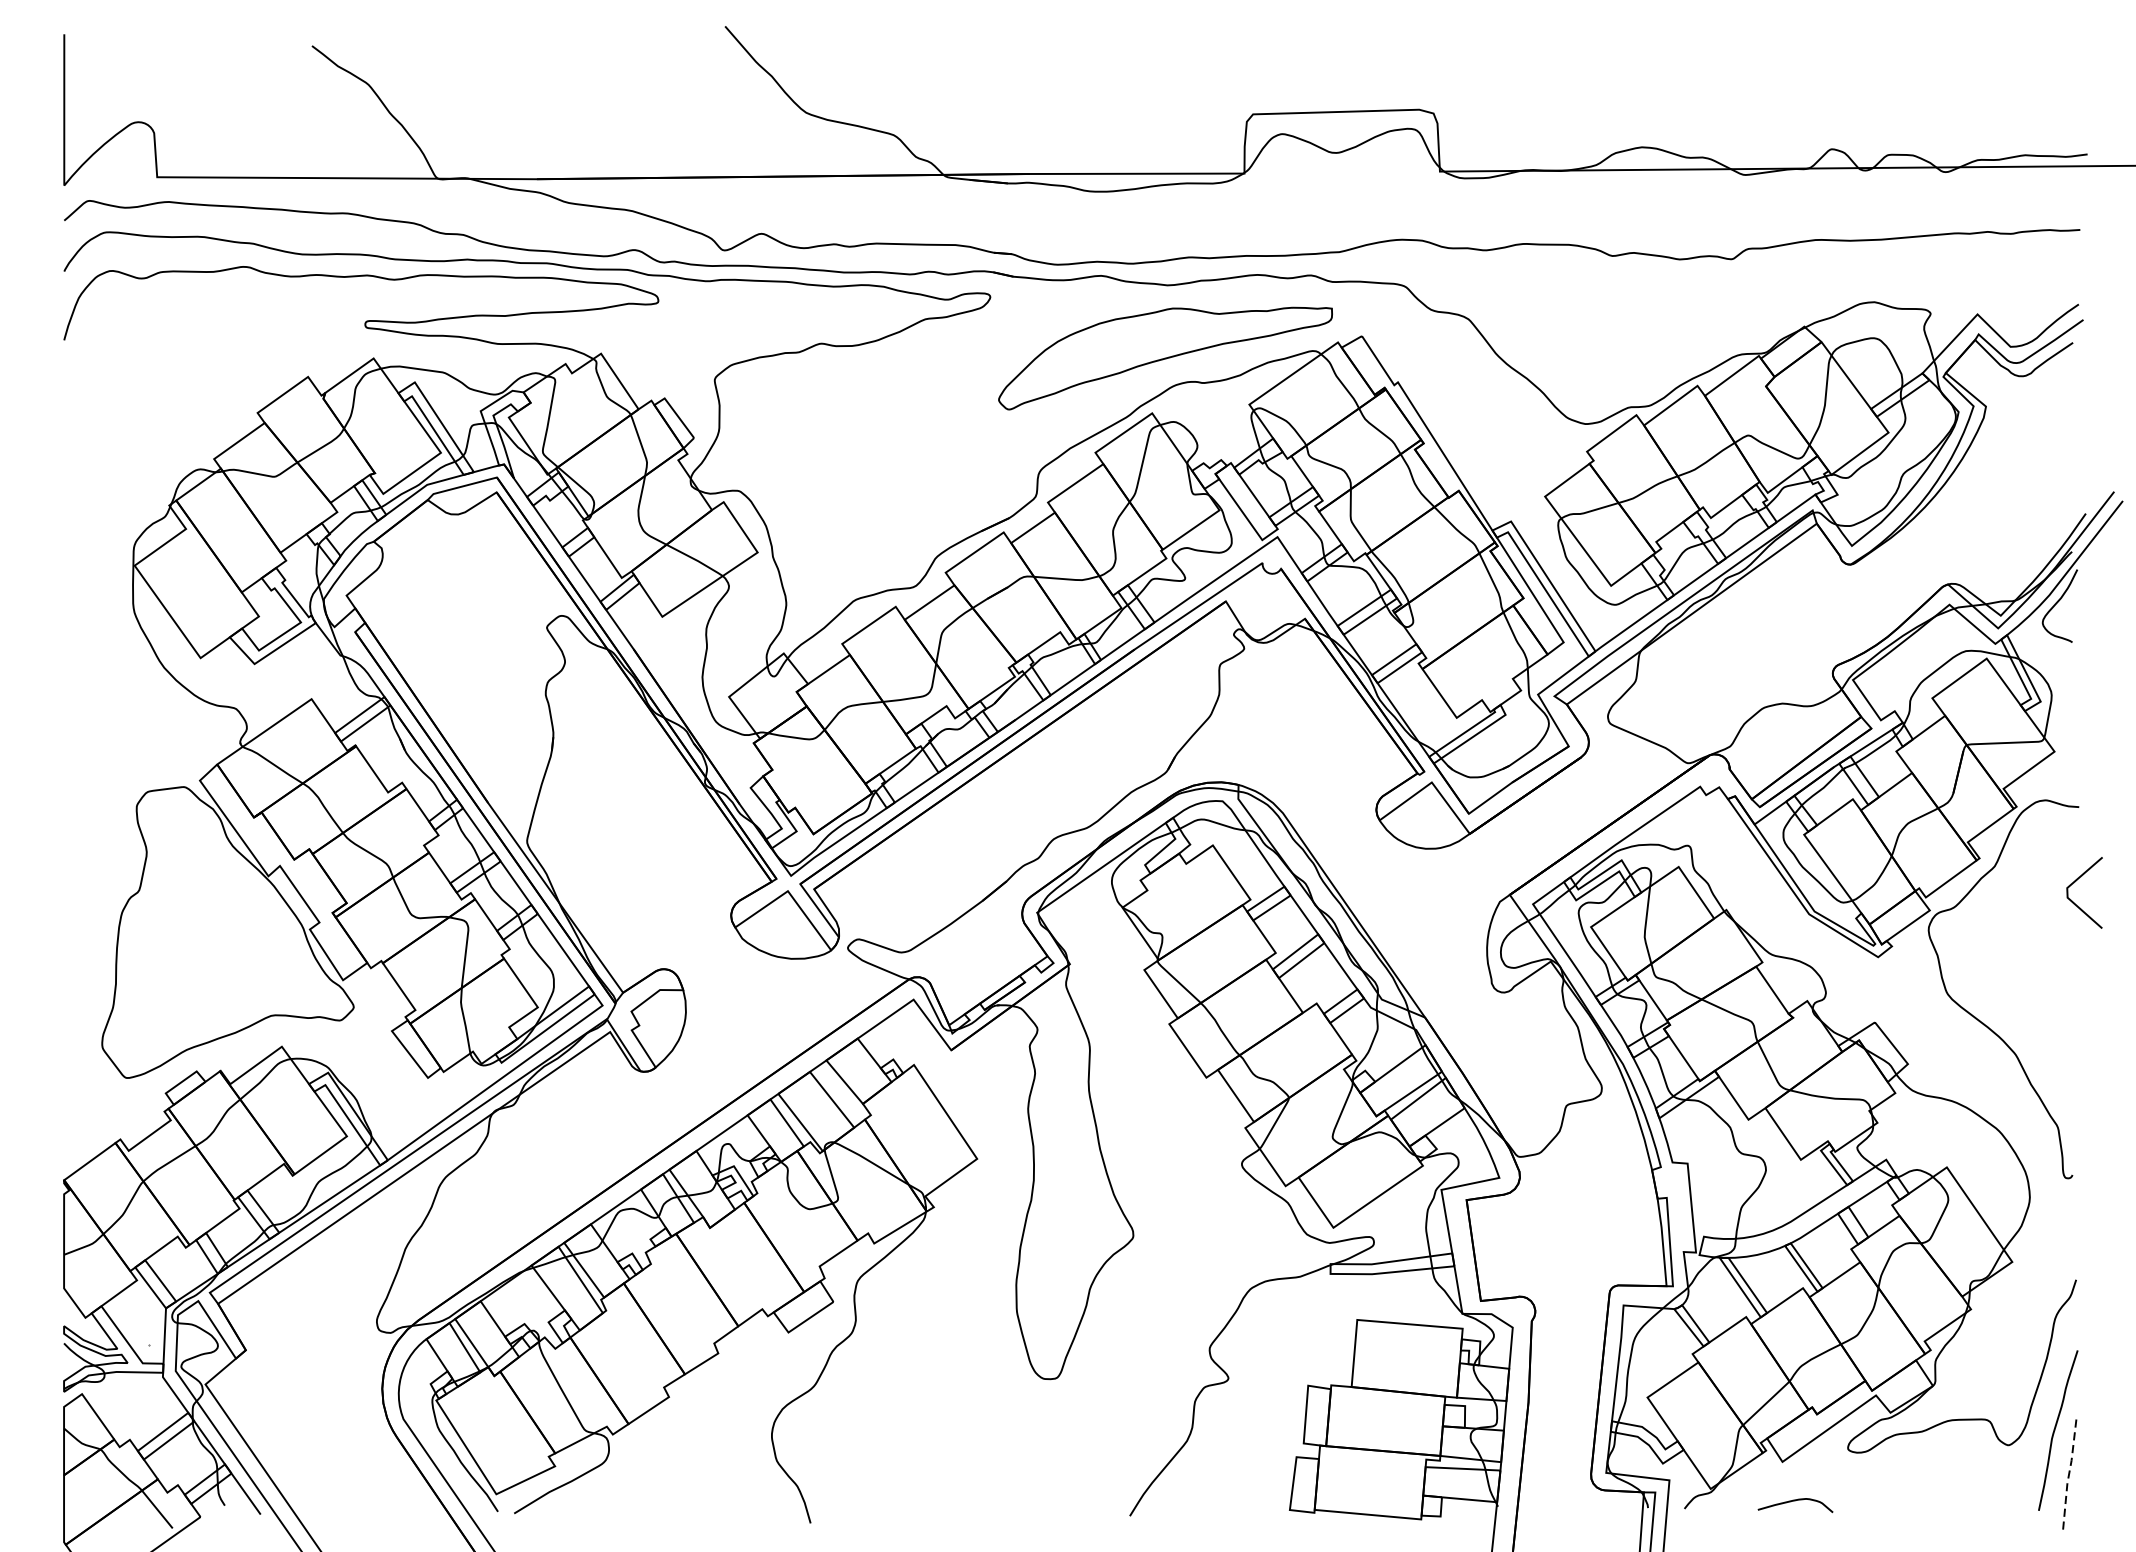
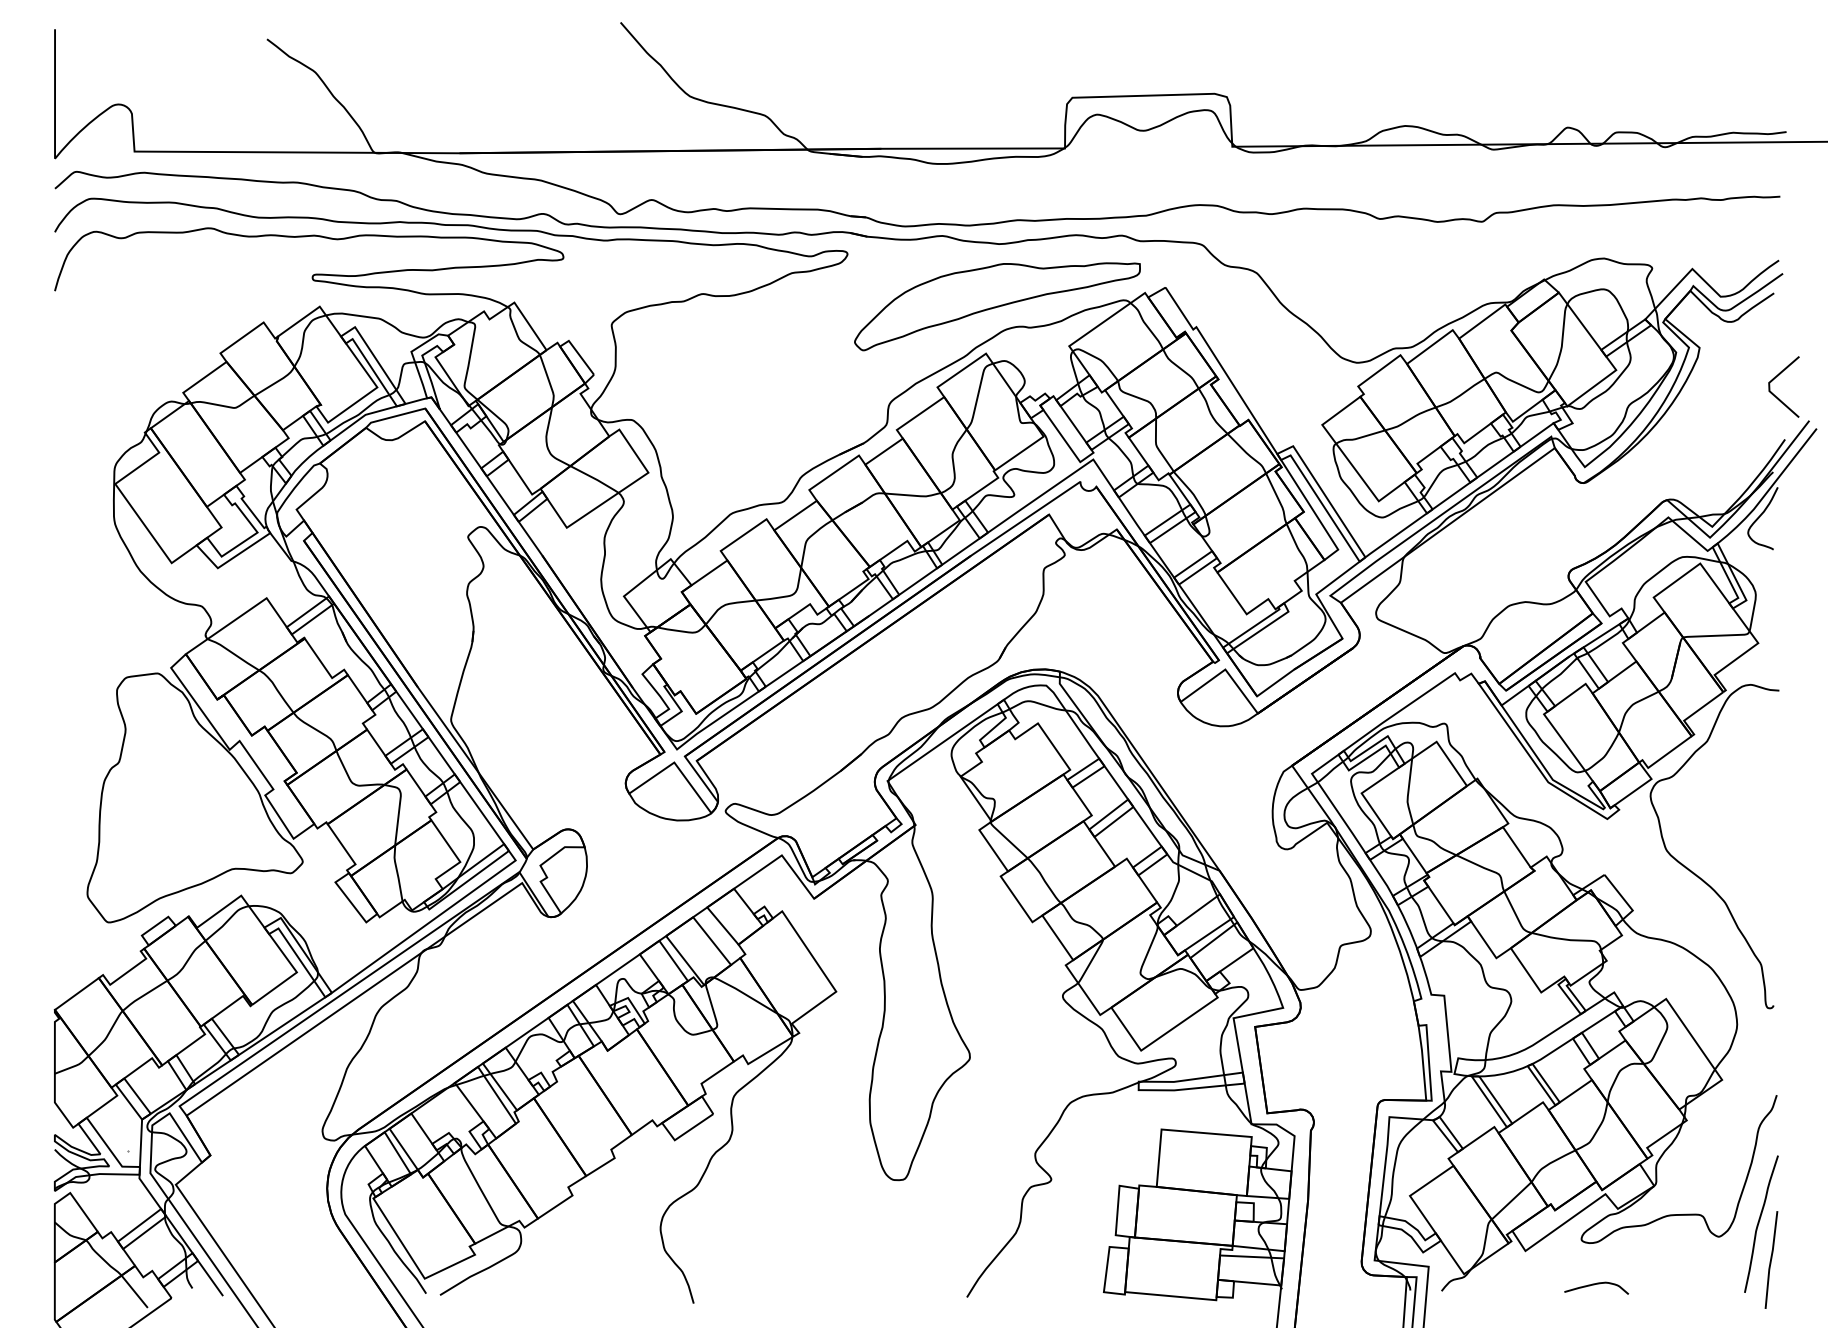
line: (2078, 880) -> (1778, 376), moved
line: (2069, 1471) -> (1771, 1259), dashed -> solid
curve: (1793, 1502) -> (1594, 1285), moved

